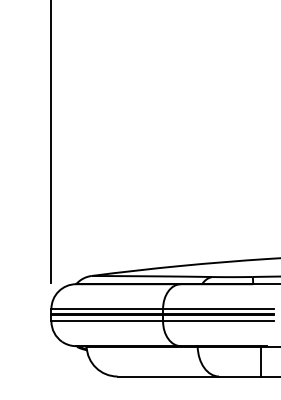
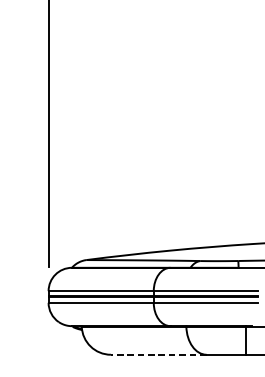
line: (168, 376) -> (158, 354), solid -> dashed

